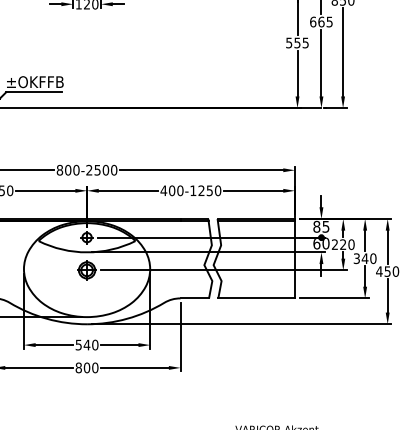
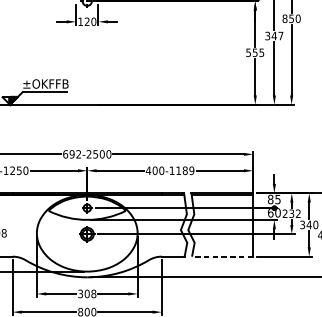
text: (321, 21) -> (274, 35), 665 -> 347
text: (67, 170) -> (71, 154), 800-2500 -> 692-2500
text: (209, 190) -> (185, 170), 400-1250 -> 400-1189
text: (347, 244) -> (295, 213), 220 -> 232
line: (256, 298) -> (222, 256), solid -> dashed
text: (87, 344) -> (87, 293), 540 -> 308

